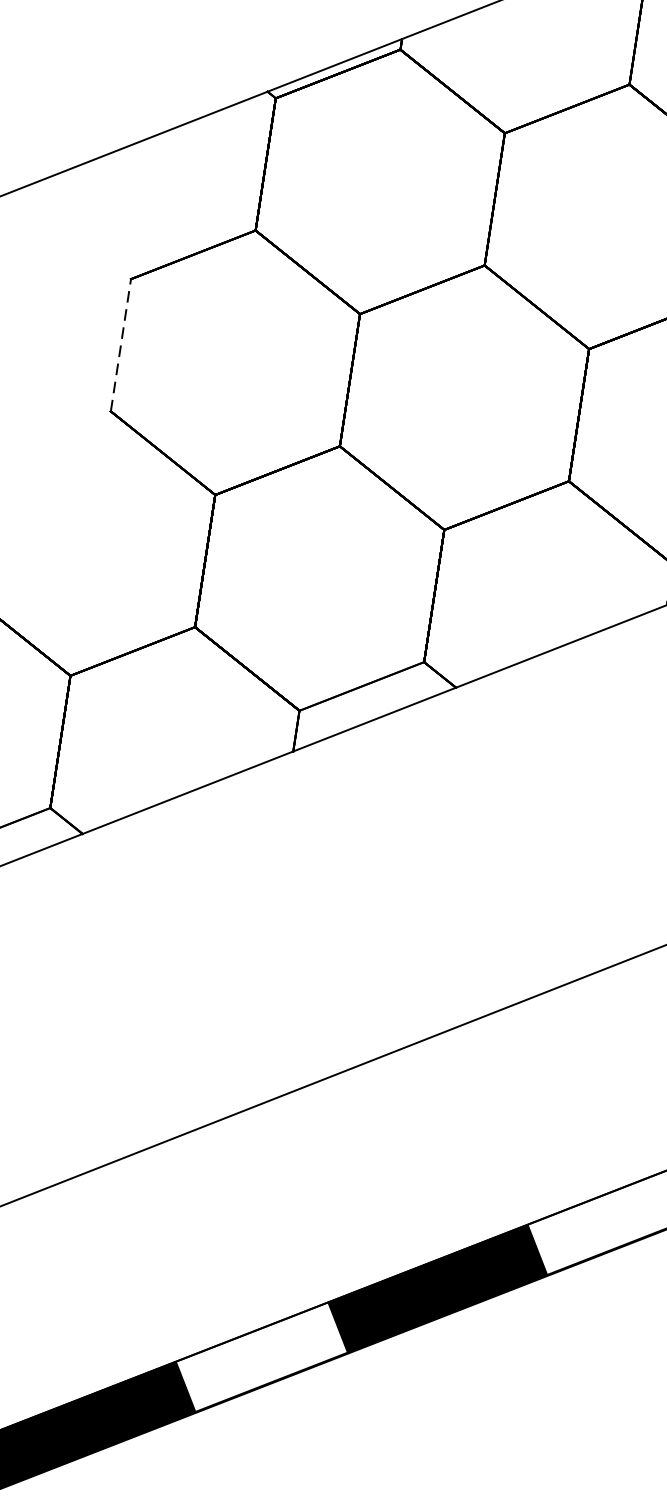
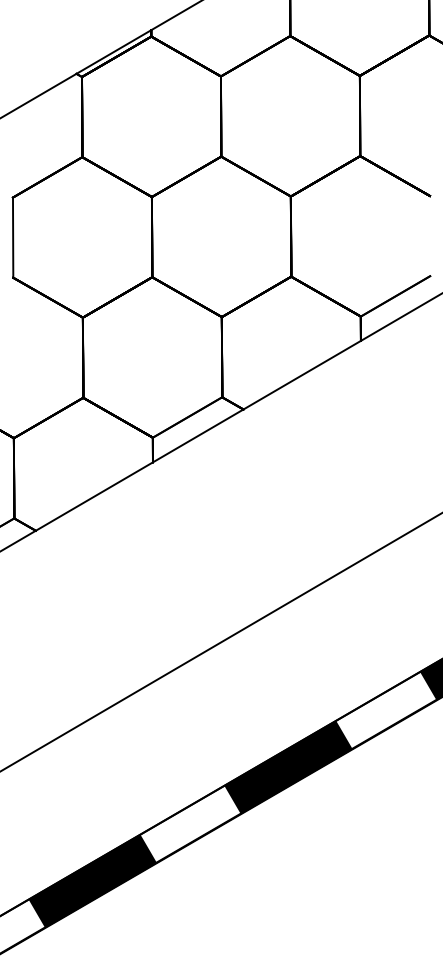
line: (121, 345) -> (13, 237), dashed -> solid

